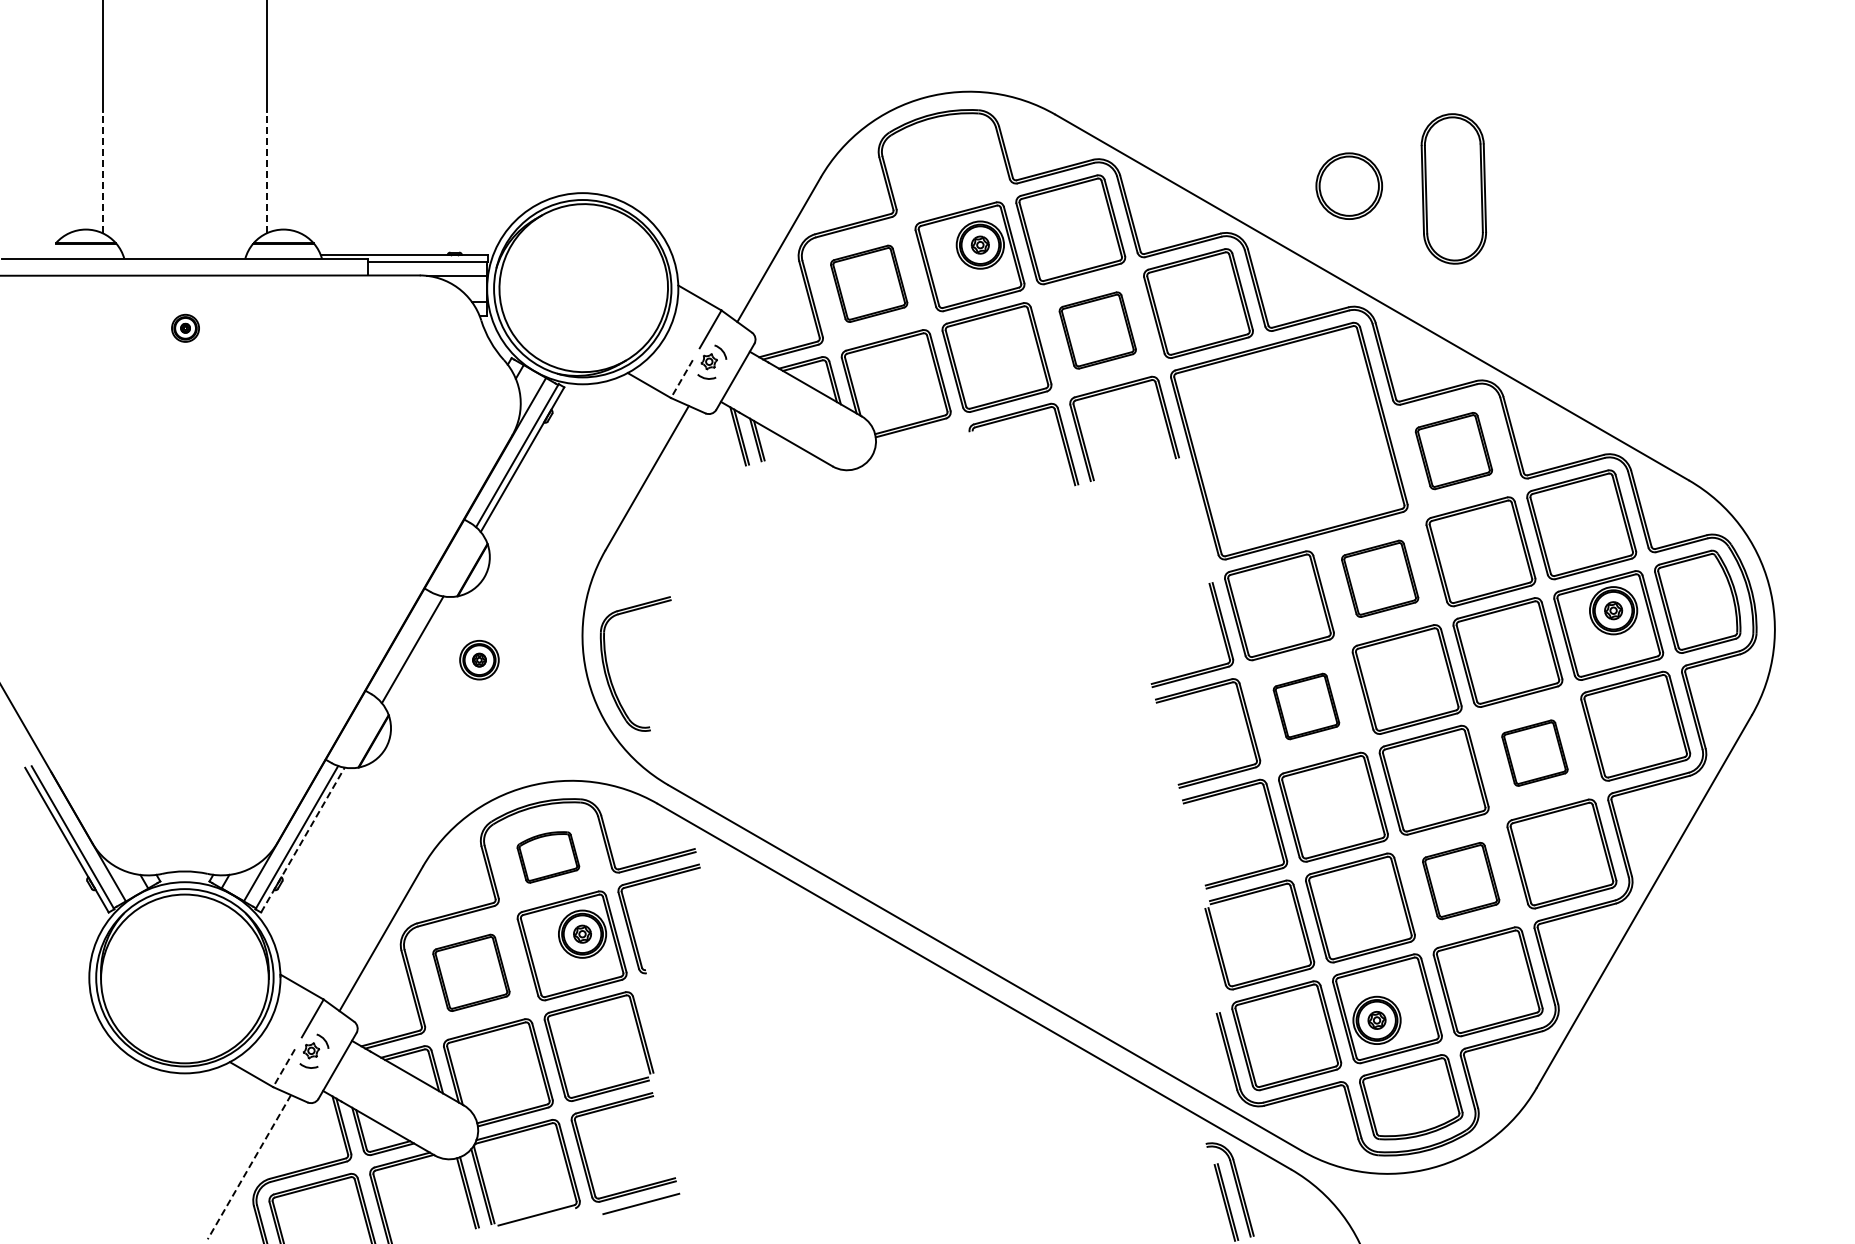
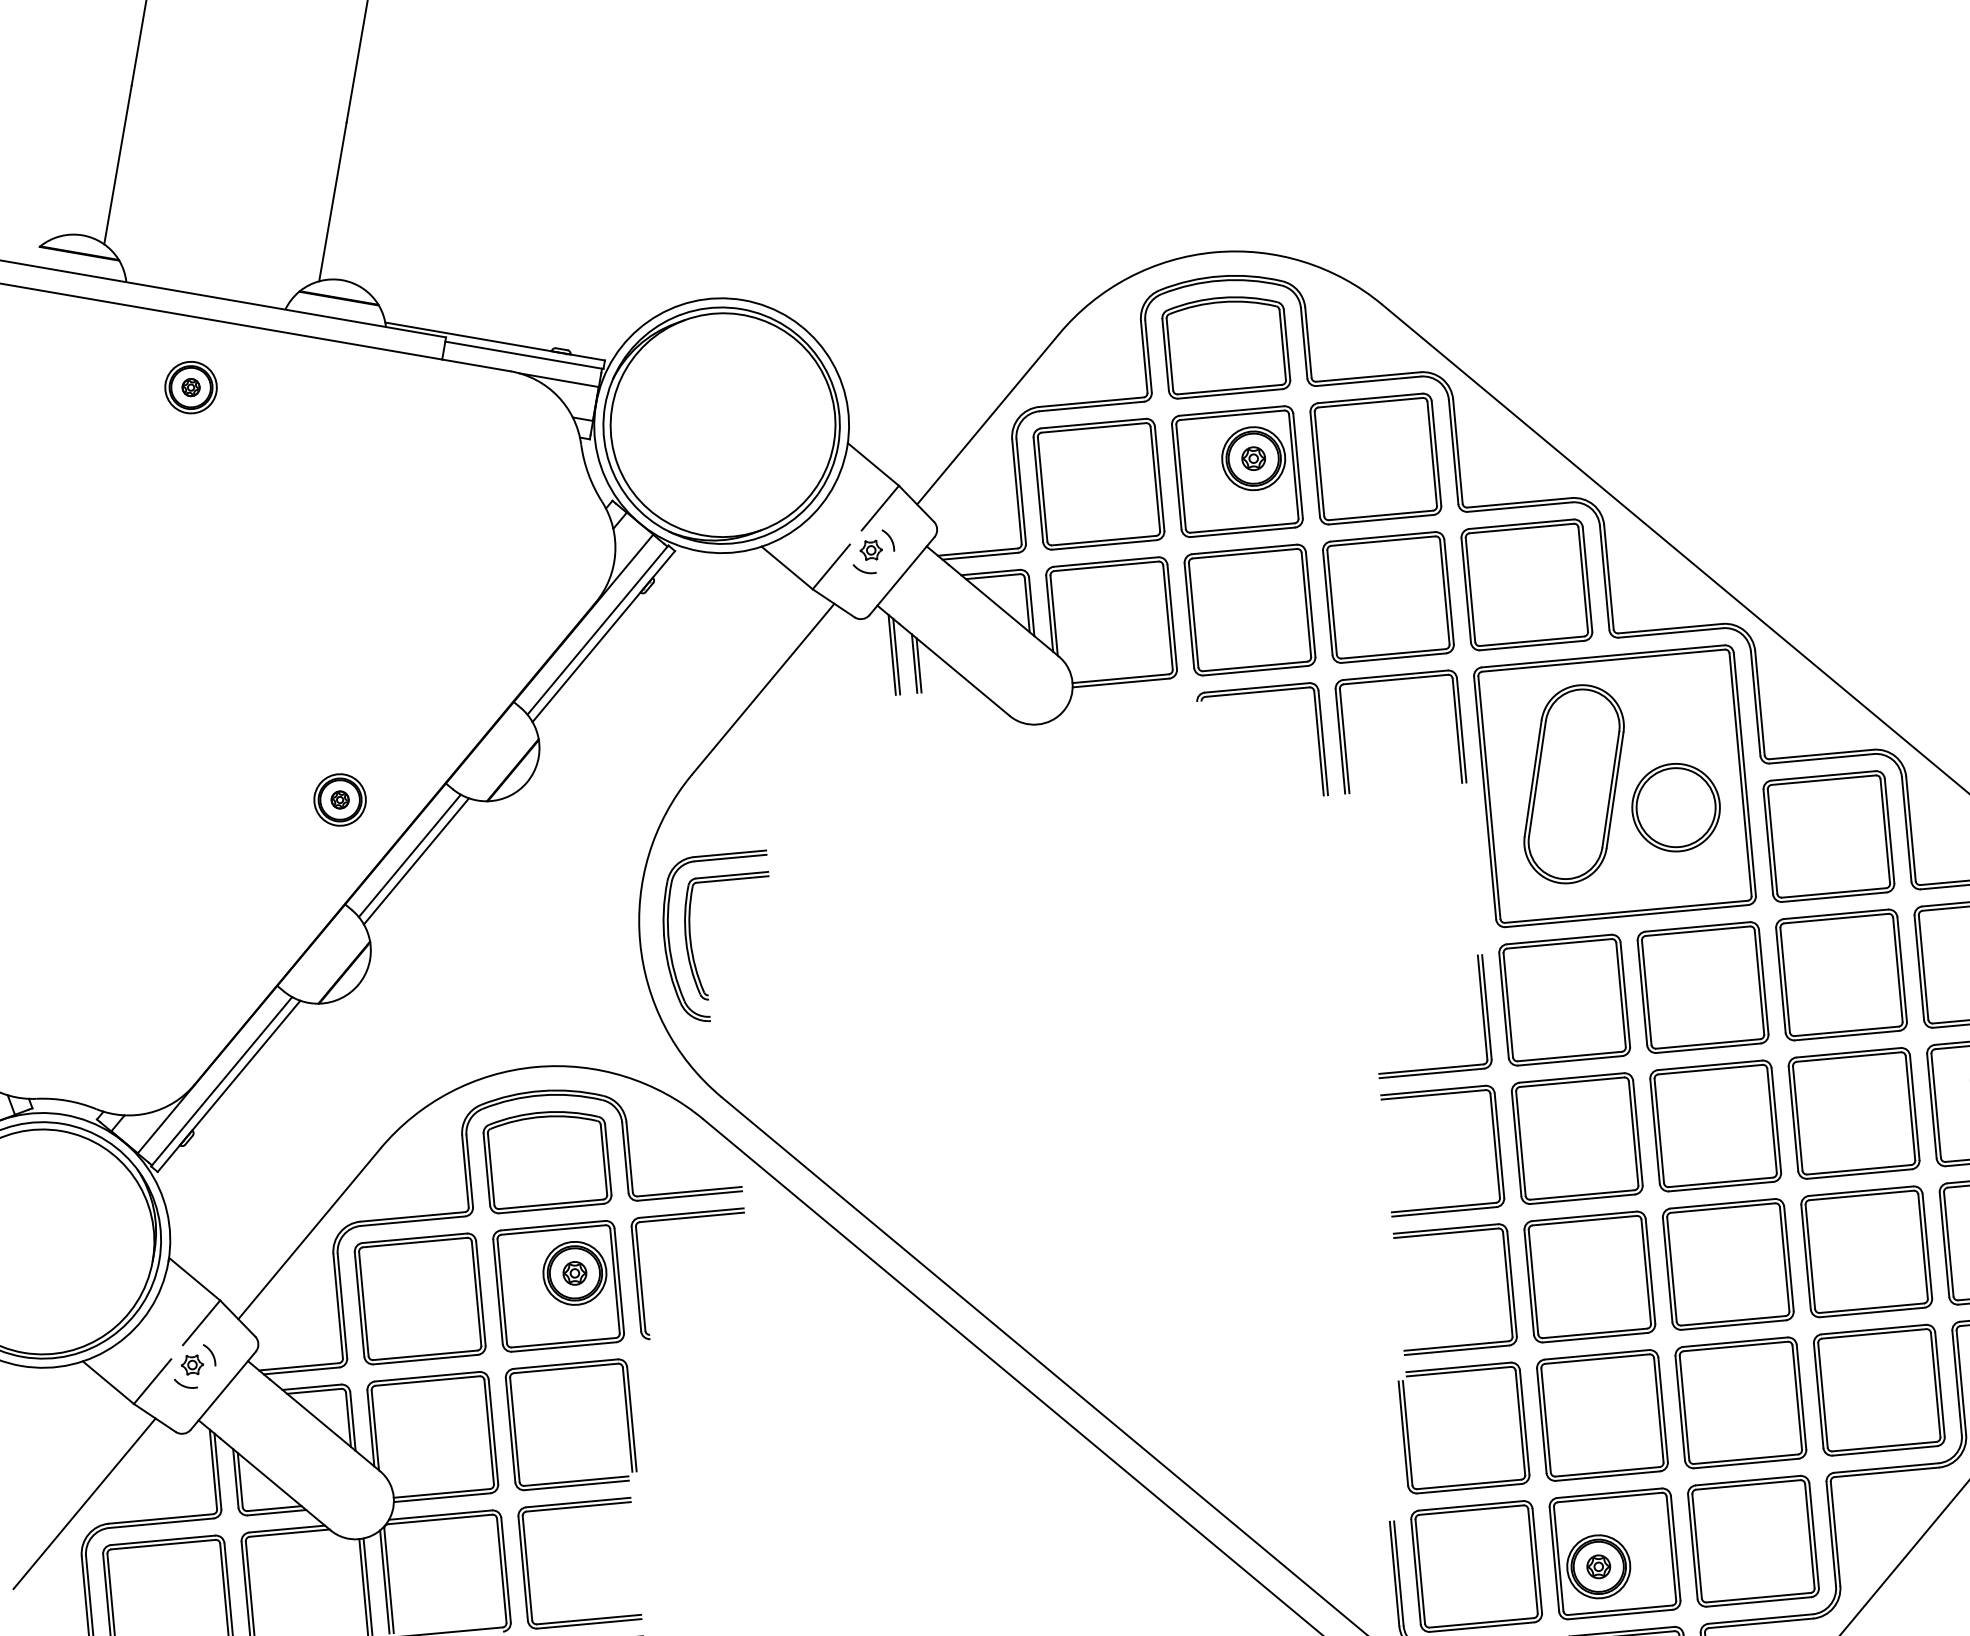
part: (945, 168) -> (1225, 350), added
line: (103, 172) -> (118, 164), dashed -> solid
line: (266, 172) -> (332, 201), dashed -> solid
part: (1348, 185) -> (1675, 806), moved
part: (1453, 188) -> (1573, 783), moved
part: (868, 283) -> (1098, 483), size x1.43
part: (185, 328) -> (190, 387), size x1.43
part: (1097, 330) -> (1388, 597), size x1.43
line: (681, 379) -> (830, 567), dashed -> solid
part: (1453, 450) -> (1828, 835), size x1.43
part: (1379, 578) -> (1702, 987), size x1.43
line: (407, 646) -> (410, 855), added
part: (479, 660) -> (340, 800), moved
part: (625, 669) -> (691, 935), added
part: (1306, 706) -> (1577, 1138), size x1.67
part: (1534, 752) -> (1866, 1250), size x1.67
line: (302, 840) -> (228, 1086), dashed -> solid
part: (548, 857) -> (547, 1164), size x1.67
part: (1460, 880) -> (1740, 1401), size x1.43
part: (471, 972) -> (420, 1298), size x1.43
line: (284, 1068) -> (153, 1382), dashed -> solid
line: (249, 1167) -> (84, 1504), dashed -> solid

